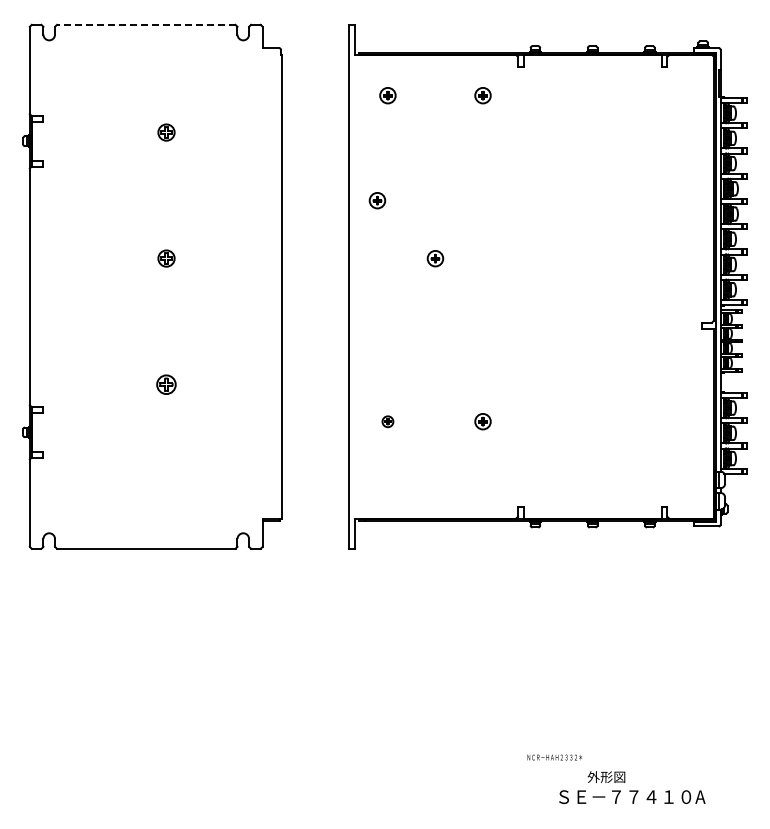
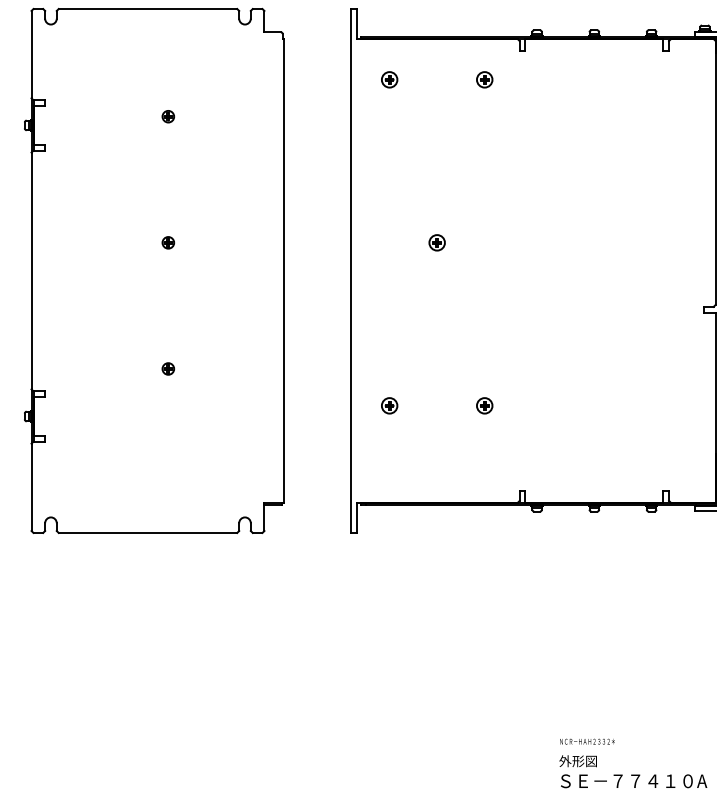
line: (145, 24) -> (147, 8), dashed -> solid
part: (166, 132) -> (168, 116), size x0.71
part: (377, 200) -> (379, 184), removed
part: (166, 258) -> (168, 242), size x0.71
part: (166, 384) -> (168, 368), size x0.62
part: (387, 421) -> (389, 405), size x1.43
text: (554, 757) -> (587, 741), moved
text: (606, 776) -> (578, 760), moved

